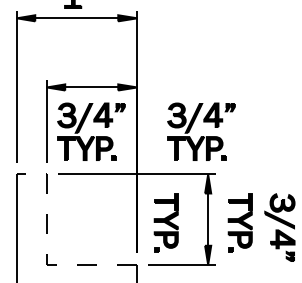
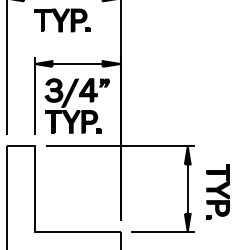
part: (75, 41) -> (62, 20), added
part: (201, 131) -> (181, 105), removed
part: (165, 222) -> (147, 191), removed
line: (46, 250) -> (34, 218), dashed -> solid

